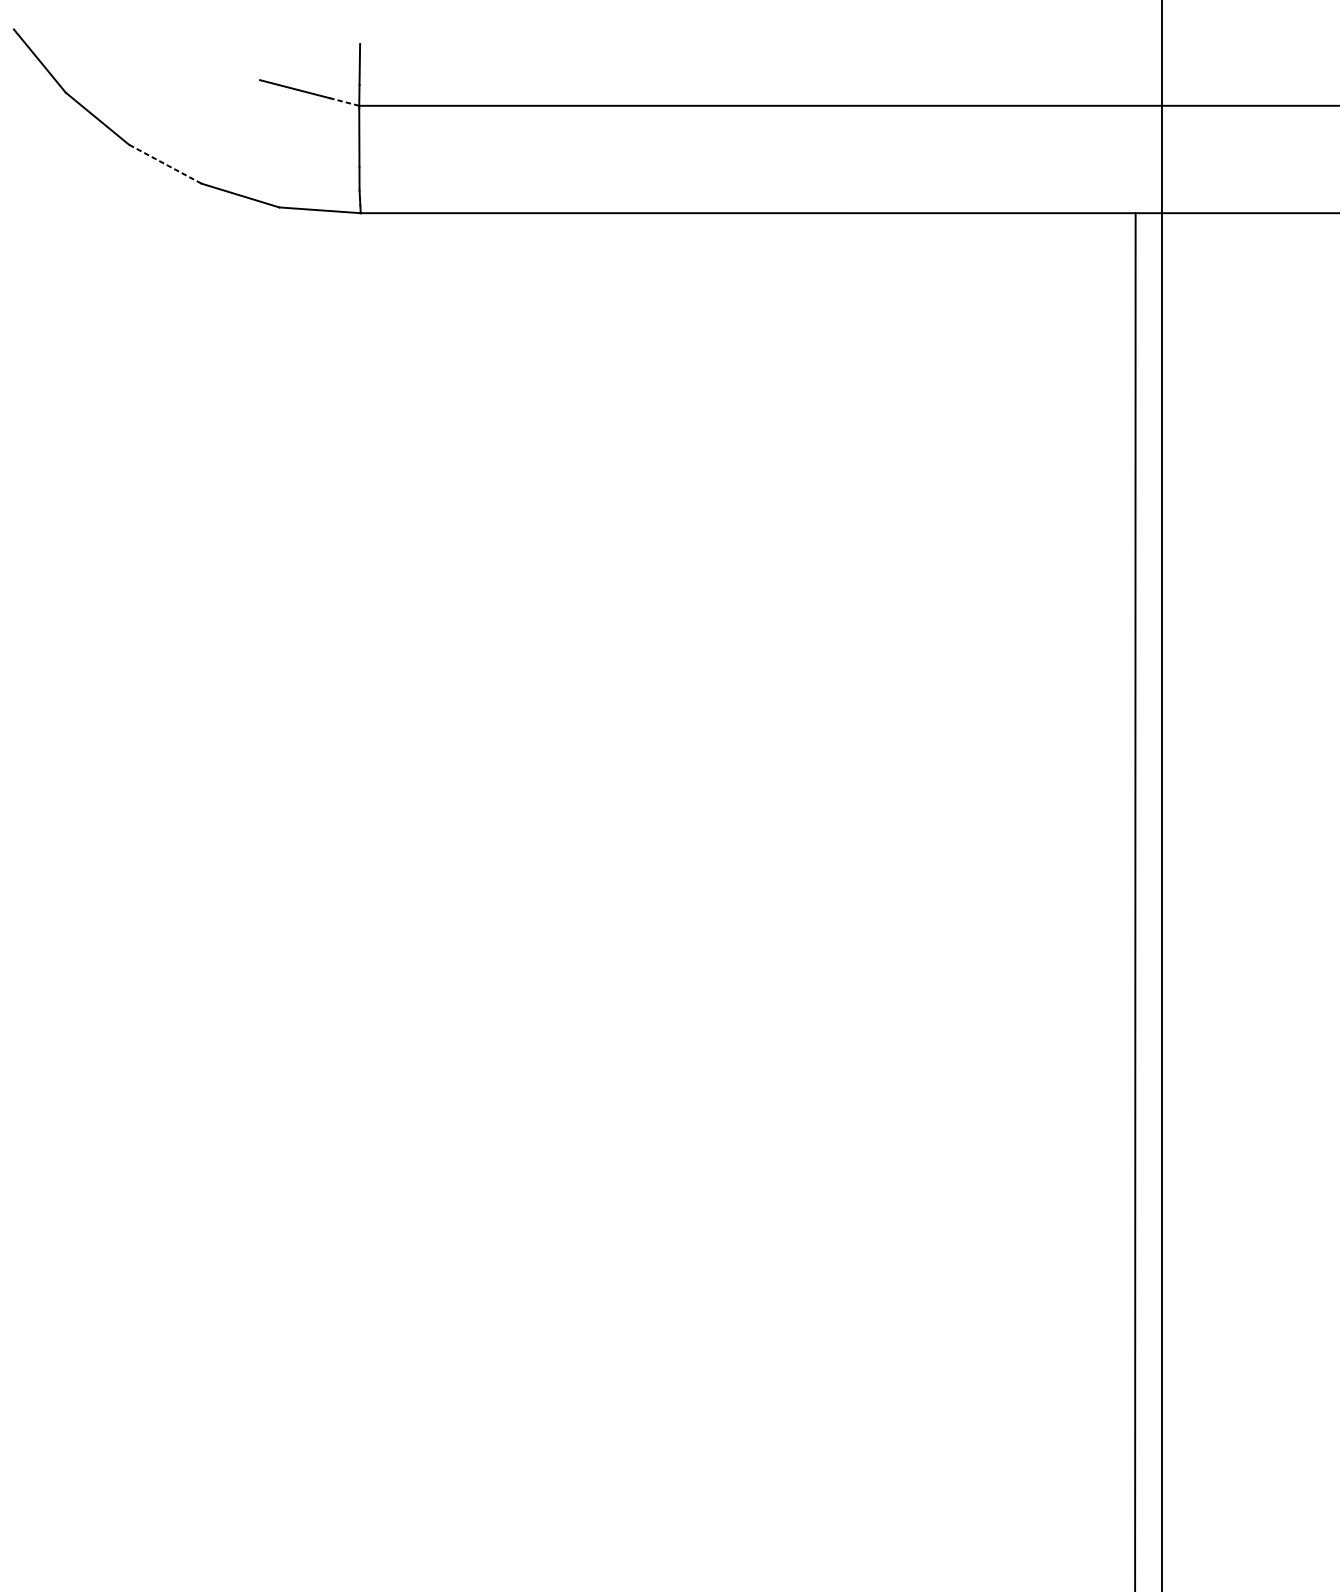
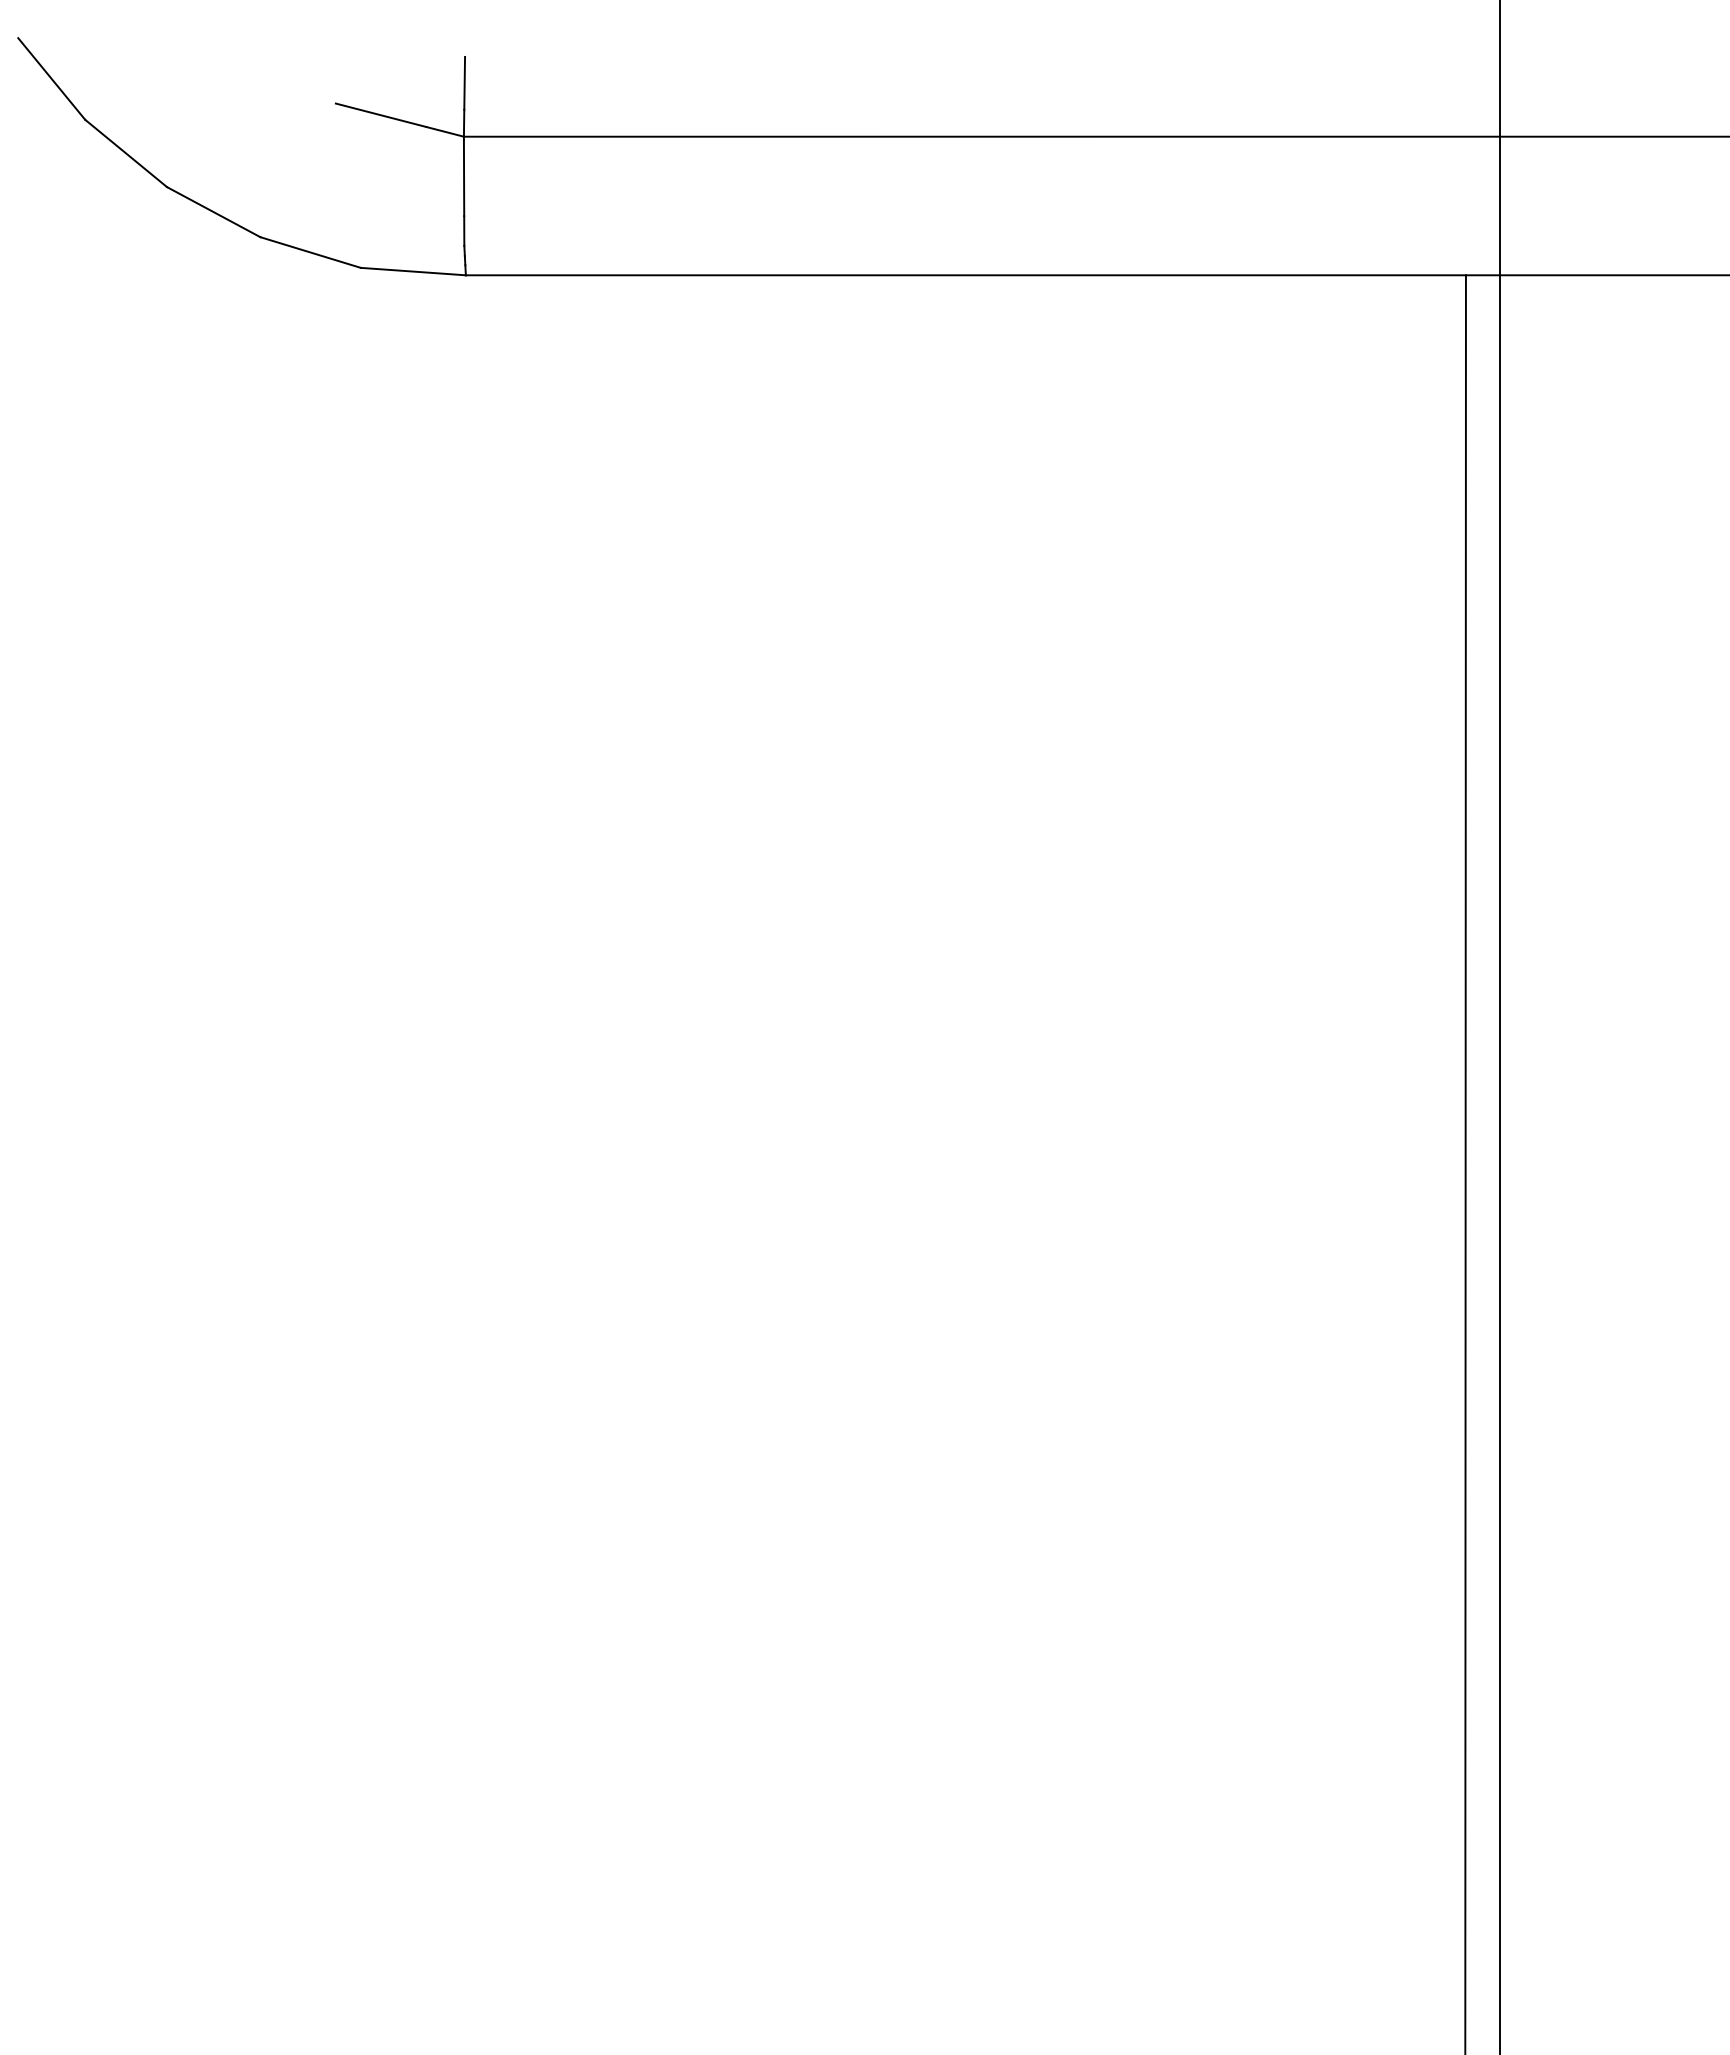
line: (344, 101) -> (444, 131), dashed -> solid
line: (165, 164) -> (213, 212), dashed -> solid

